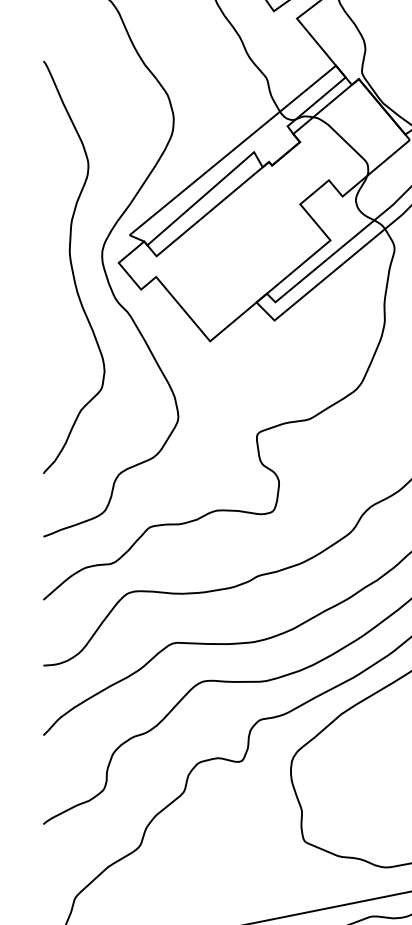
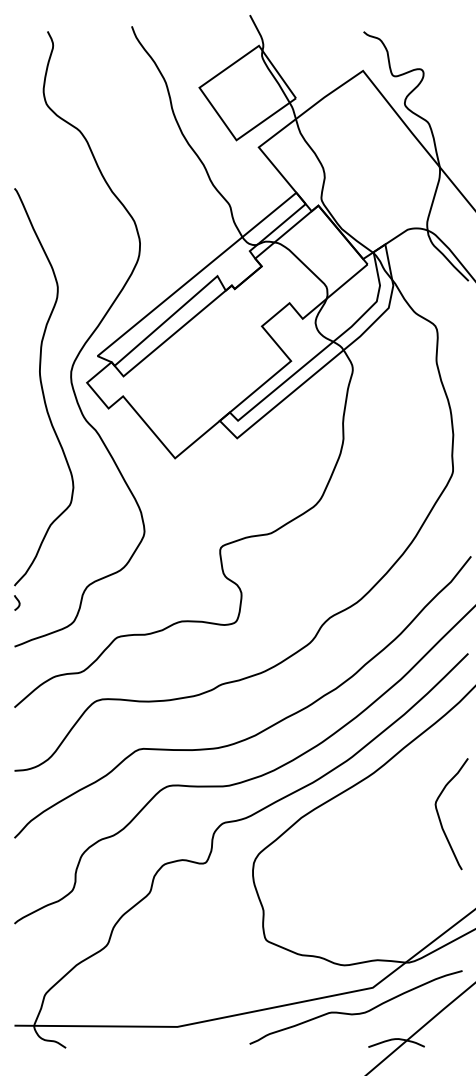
curve: (46, 489) -> (17, 601), added

